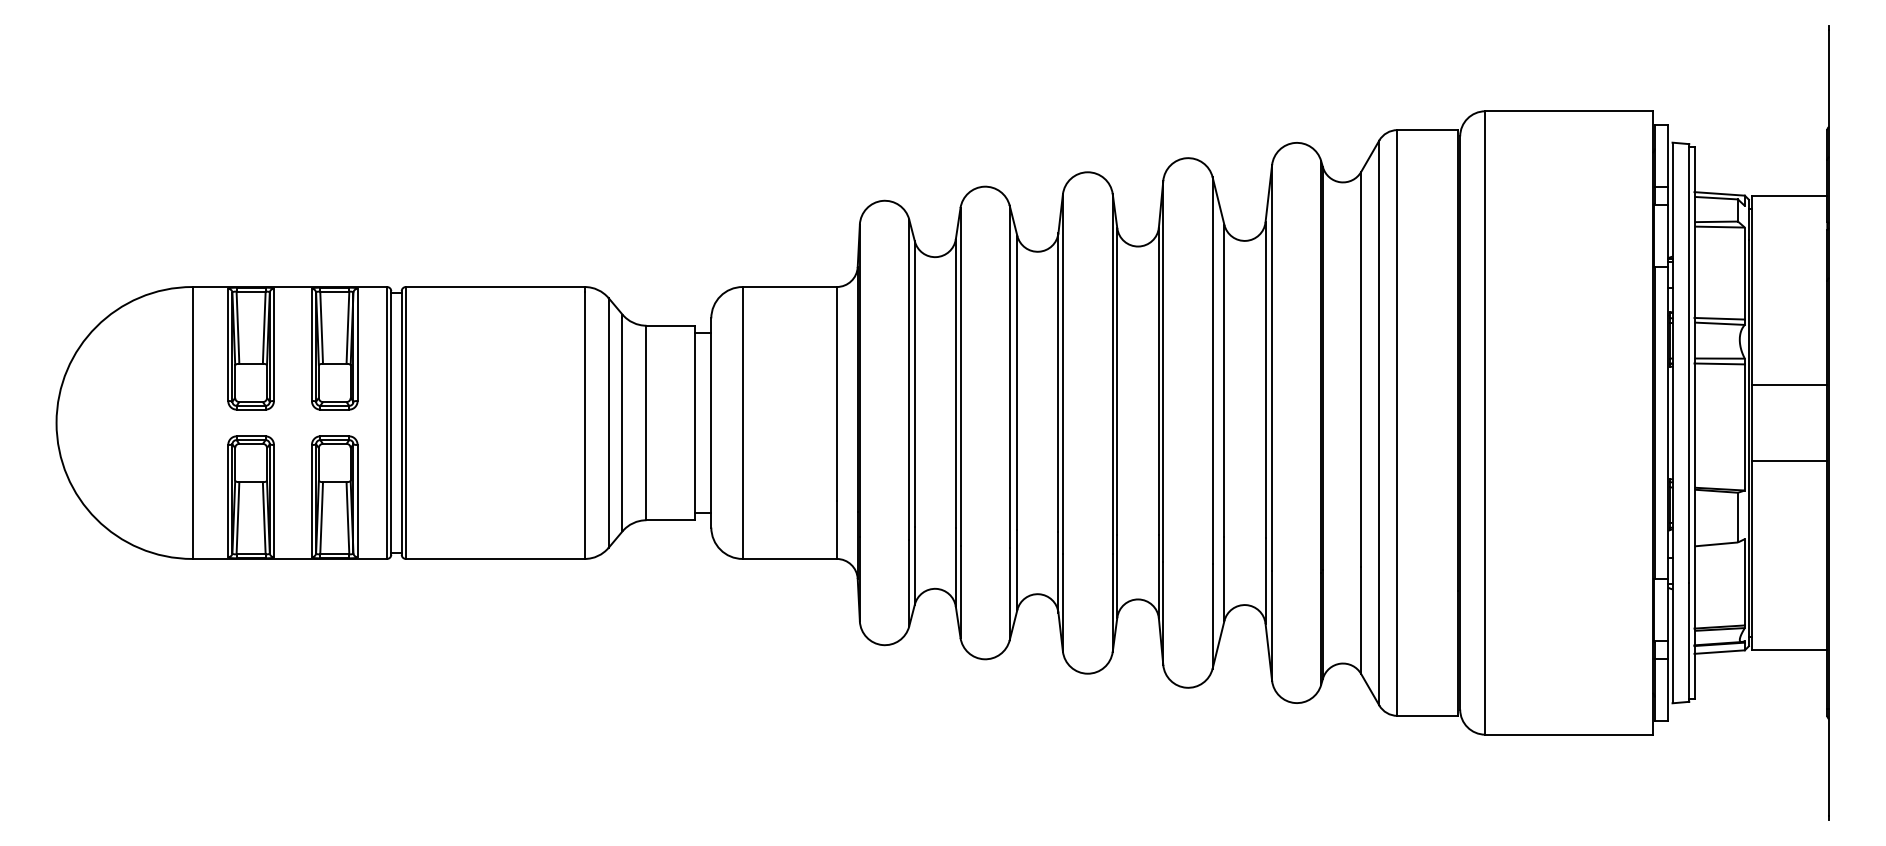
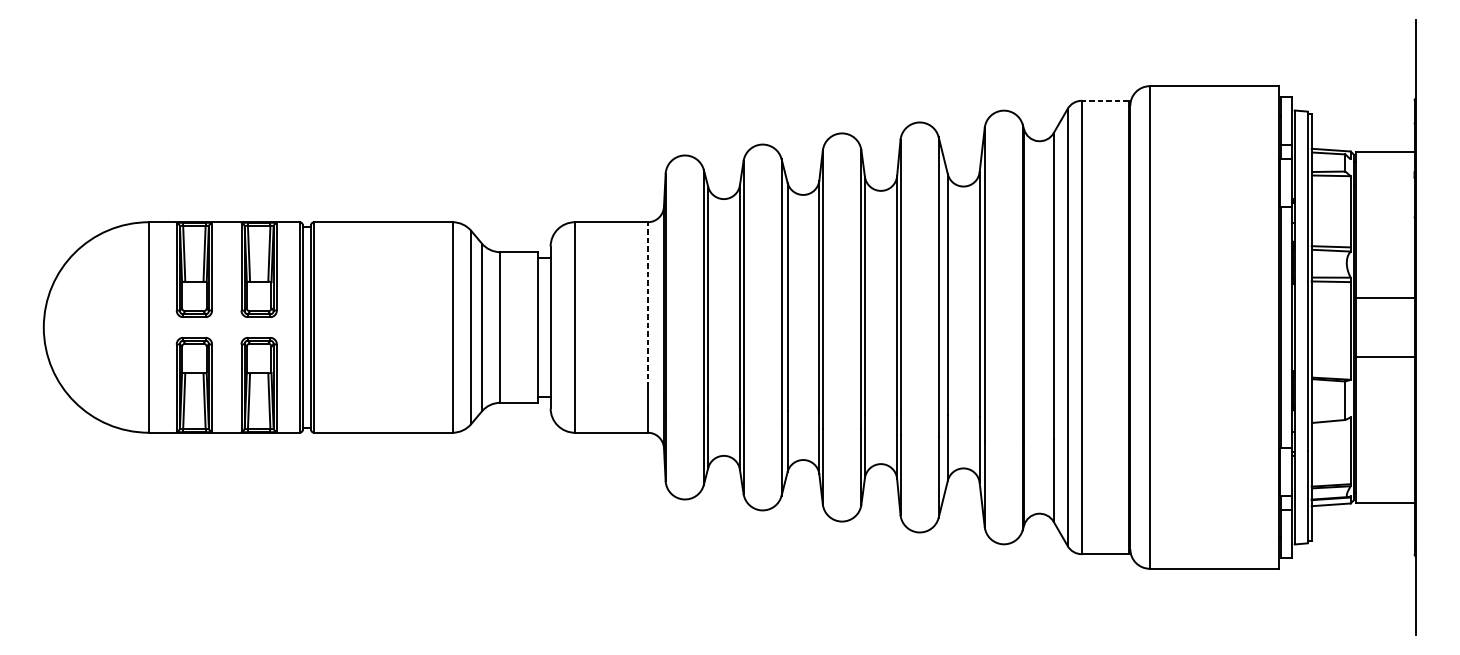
line: (1427, 130) -> (1105, 101), solid -> dashed
line: (836, 394) -> (647, 305), solid -> dashed

